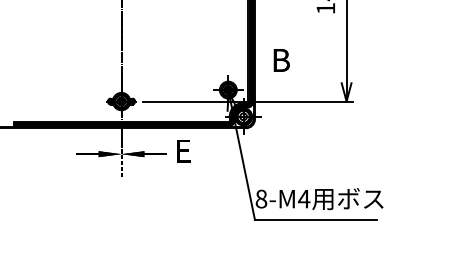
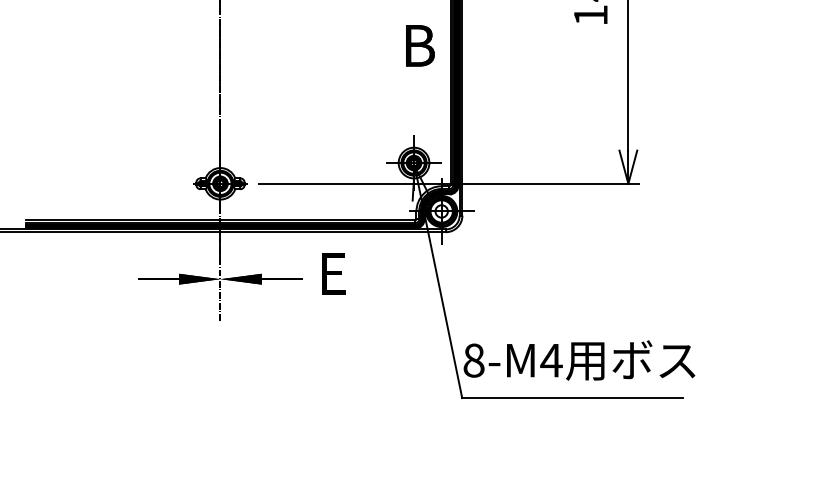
text: (281, 60) -> (419, 45), moved

